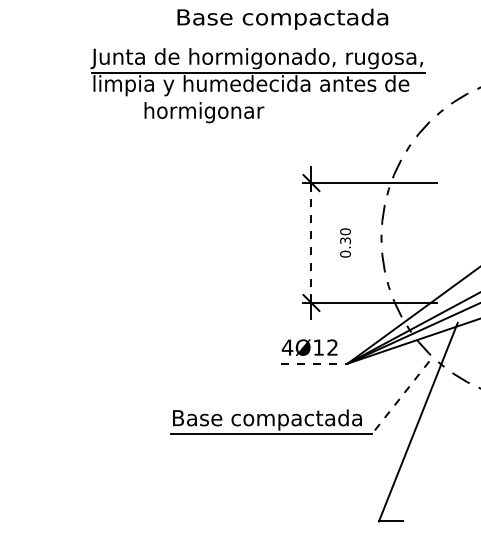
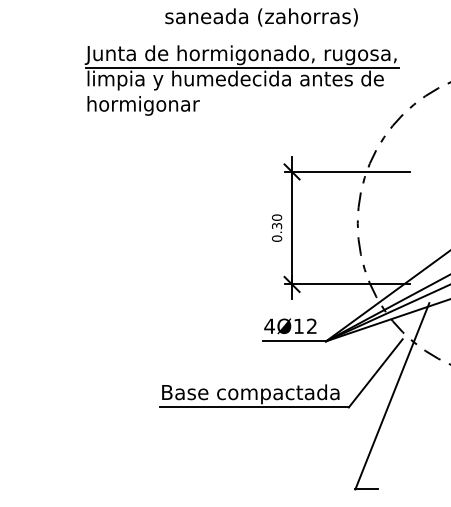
text: (282, 19) -> (264, 18), Base compactada -> saneada (zahorras)
text: (204, 112) -> (143, 105), moved
line: (311, 242) -> (292, 227), dashed -> solid
text: (346, 242) -> (277, 227), moved
line: (315, 363) -> (295, 341), dashed -> solid
line: (400, 397) -> (375, 373), dashed -> solid

